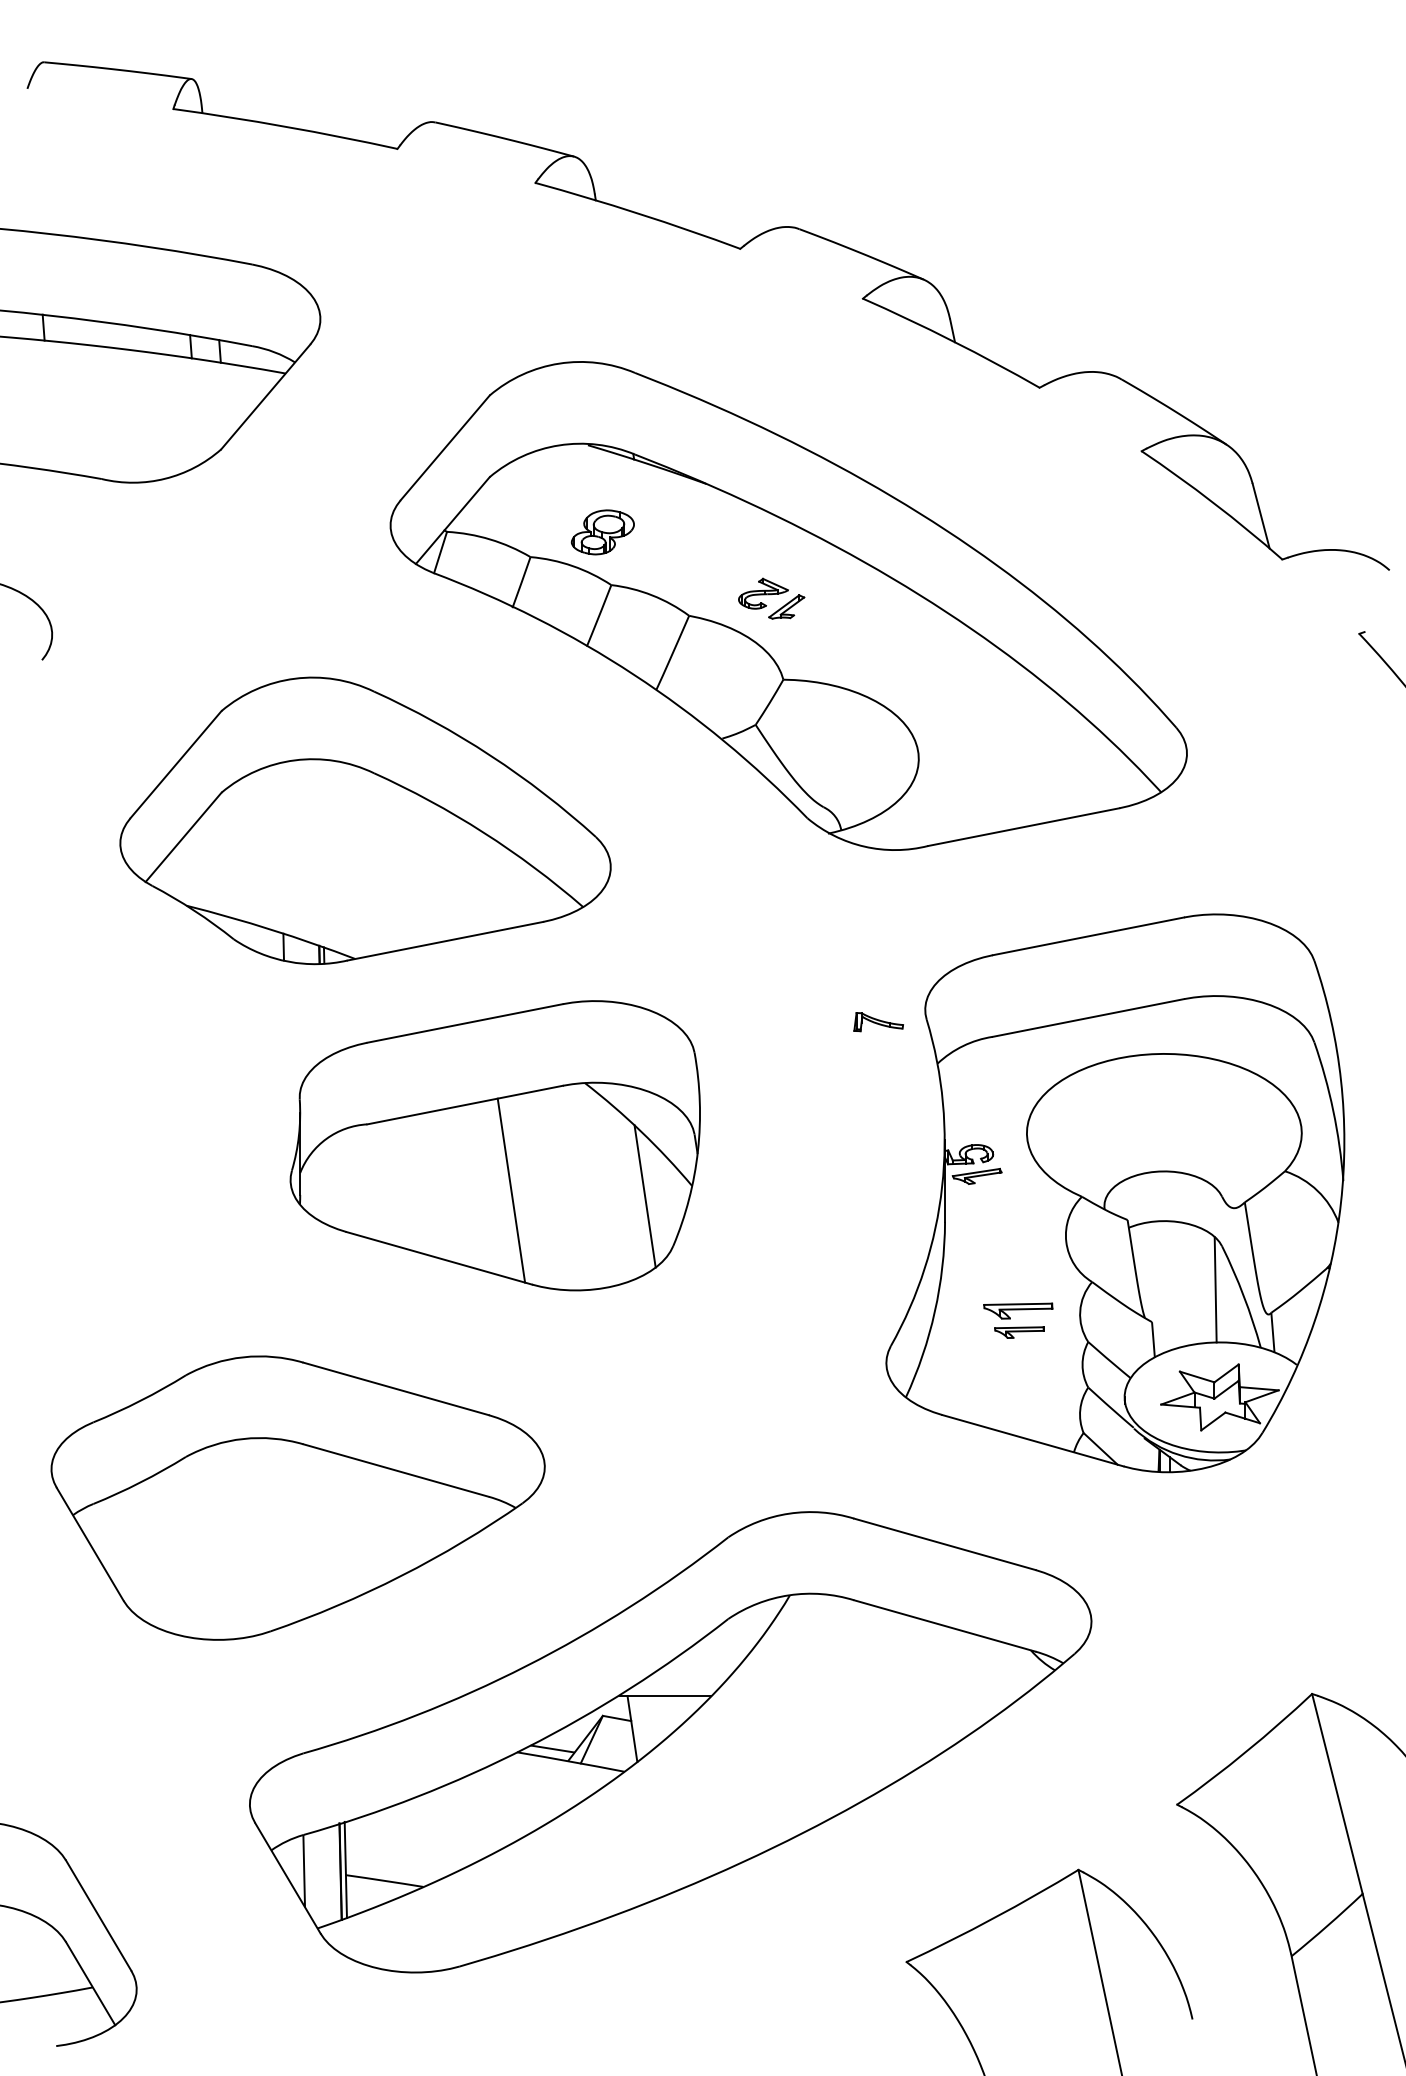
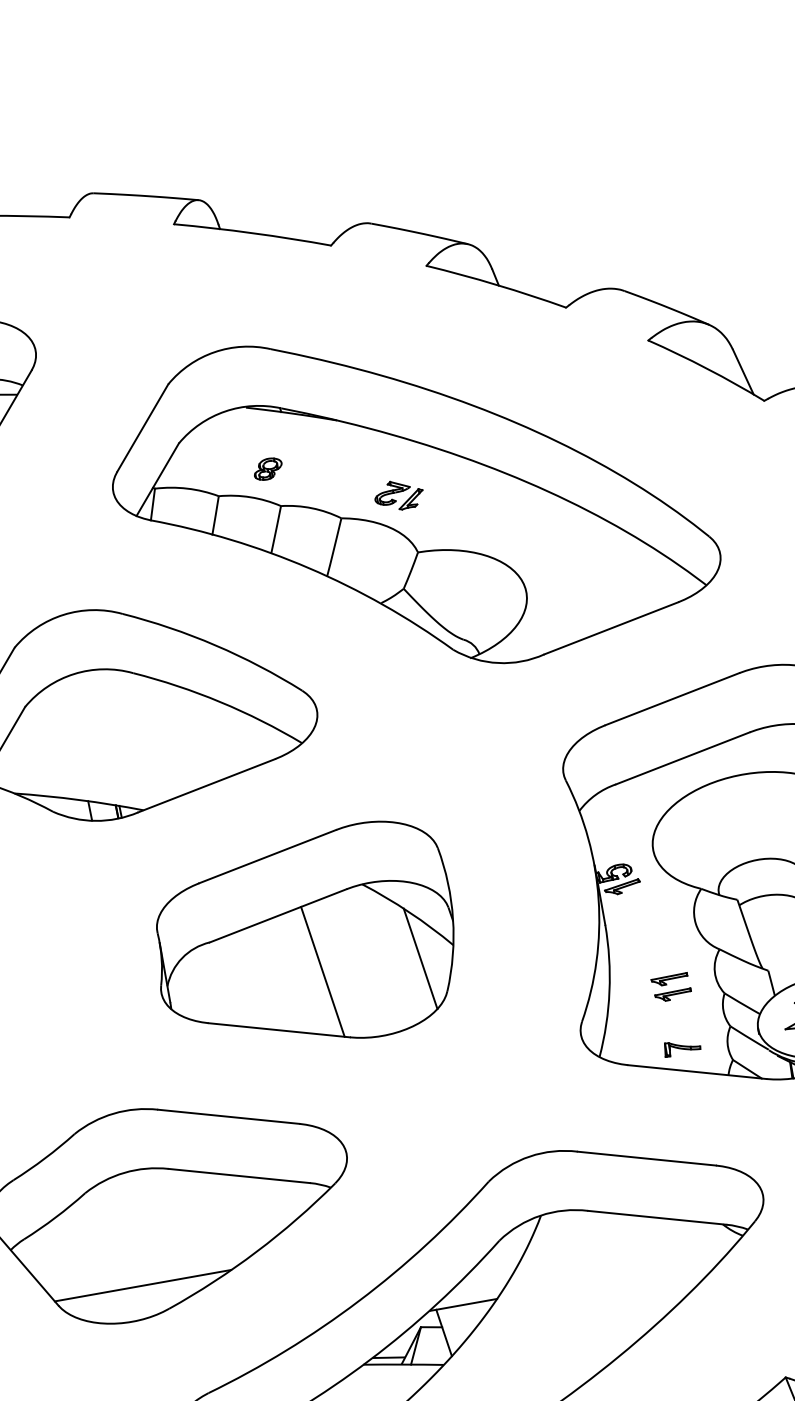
part: (602, 532) -> (267, 469), size x0.62
part: (878, 1022) -> (682, 1047), moved
part: (494, 1145) -> (304, 941), moved
part: (1017, 1310) -> (669, 979), size x0.71
line: (240, 1594) -> (142, 1285), added

